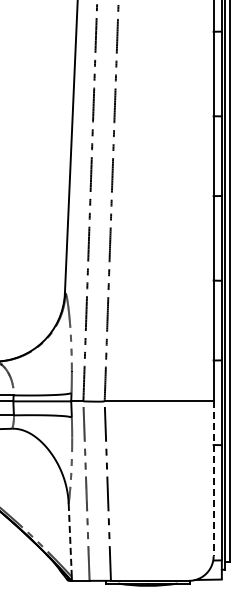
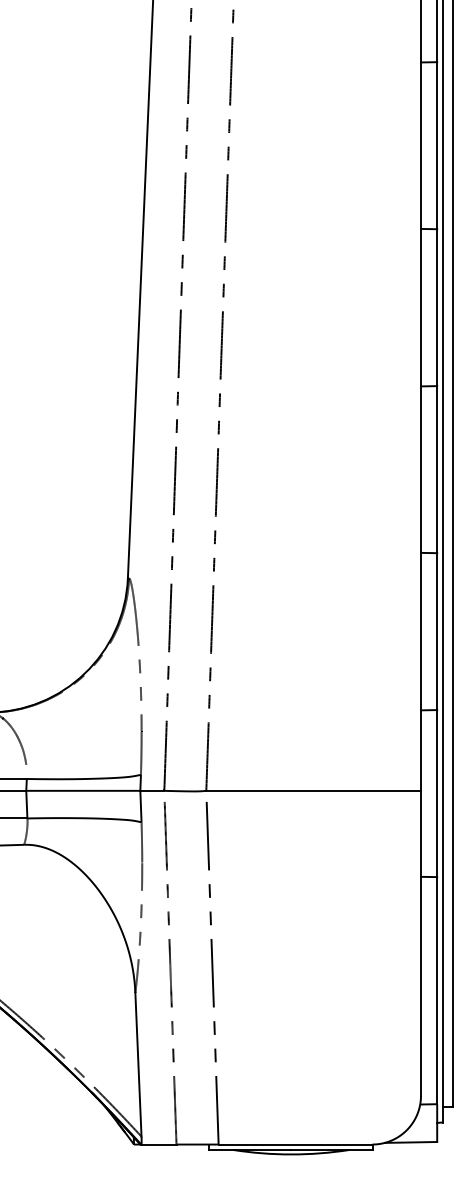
line: (213, 479) -> (420, 944), dashed -> solid
line: (70, 540) -> (138, 1065), dashed -> solid

